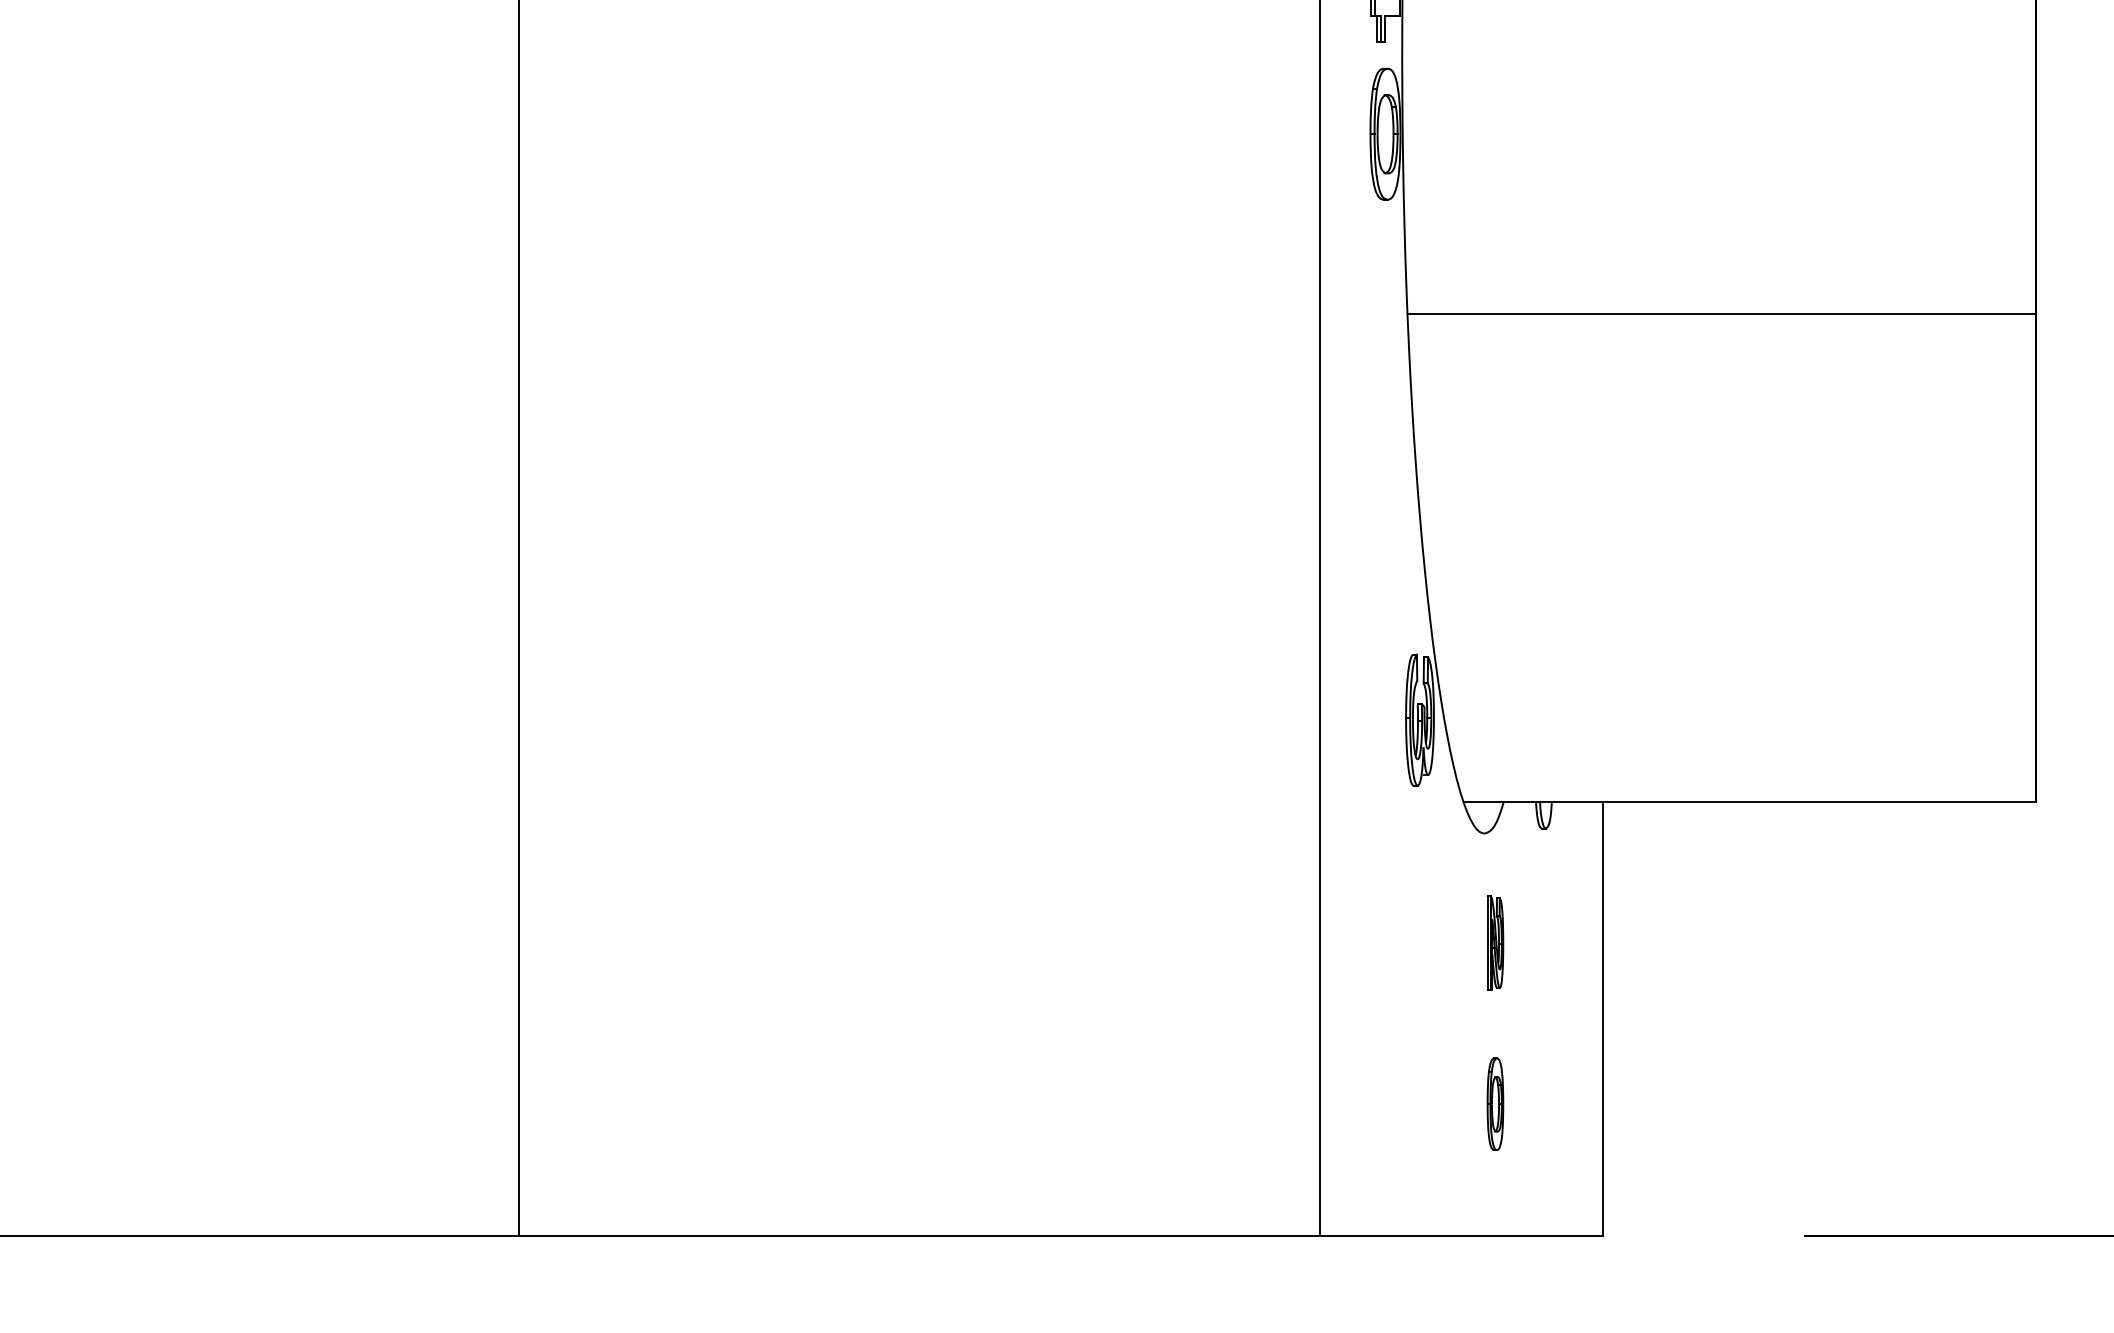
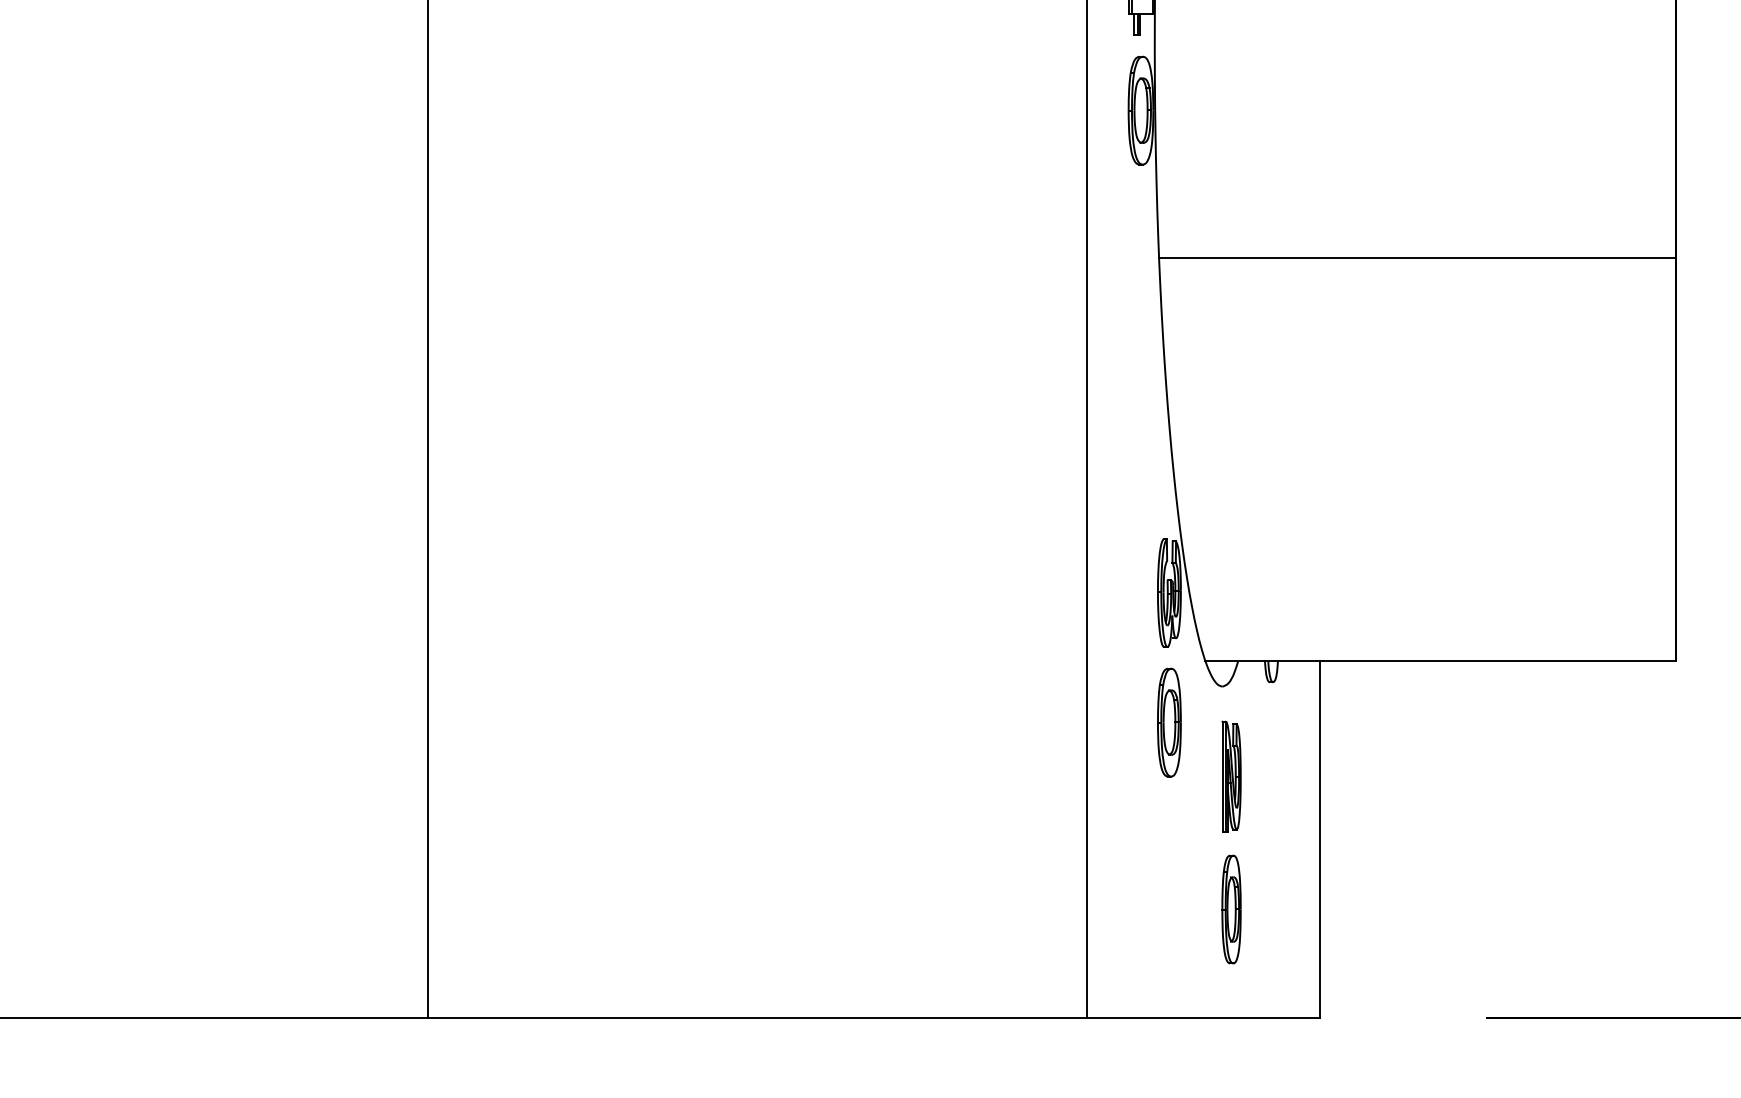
part: (1420, 877) -> (1169, 722), added
part: (1495, 942) -> (1231, 776), size x1.43
part: (1495, 1104) -> (1231, 909), size x1.43

